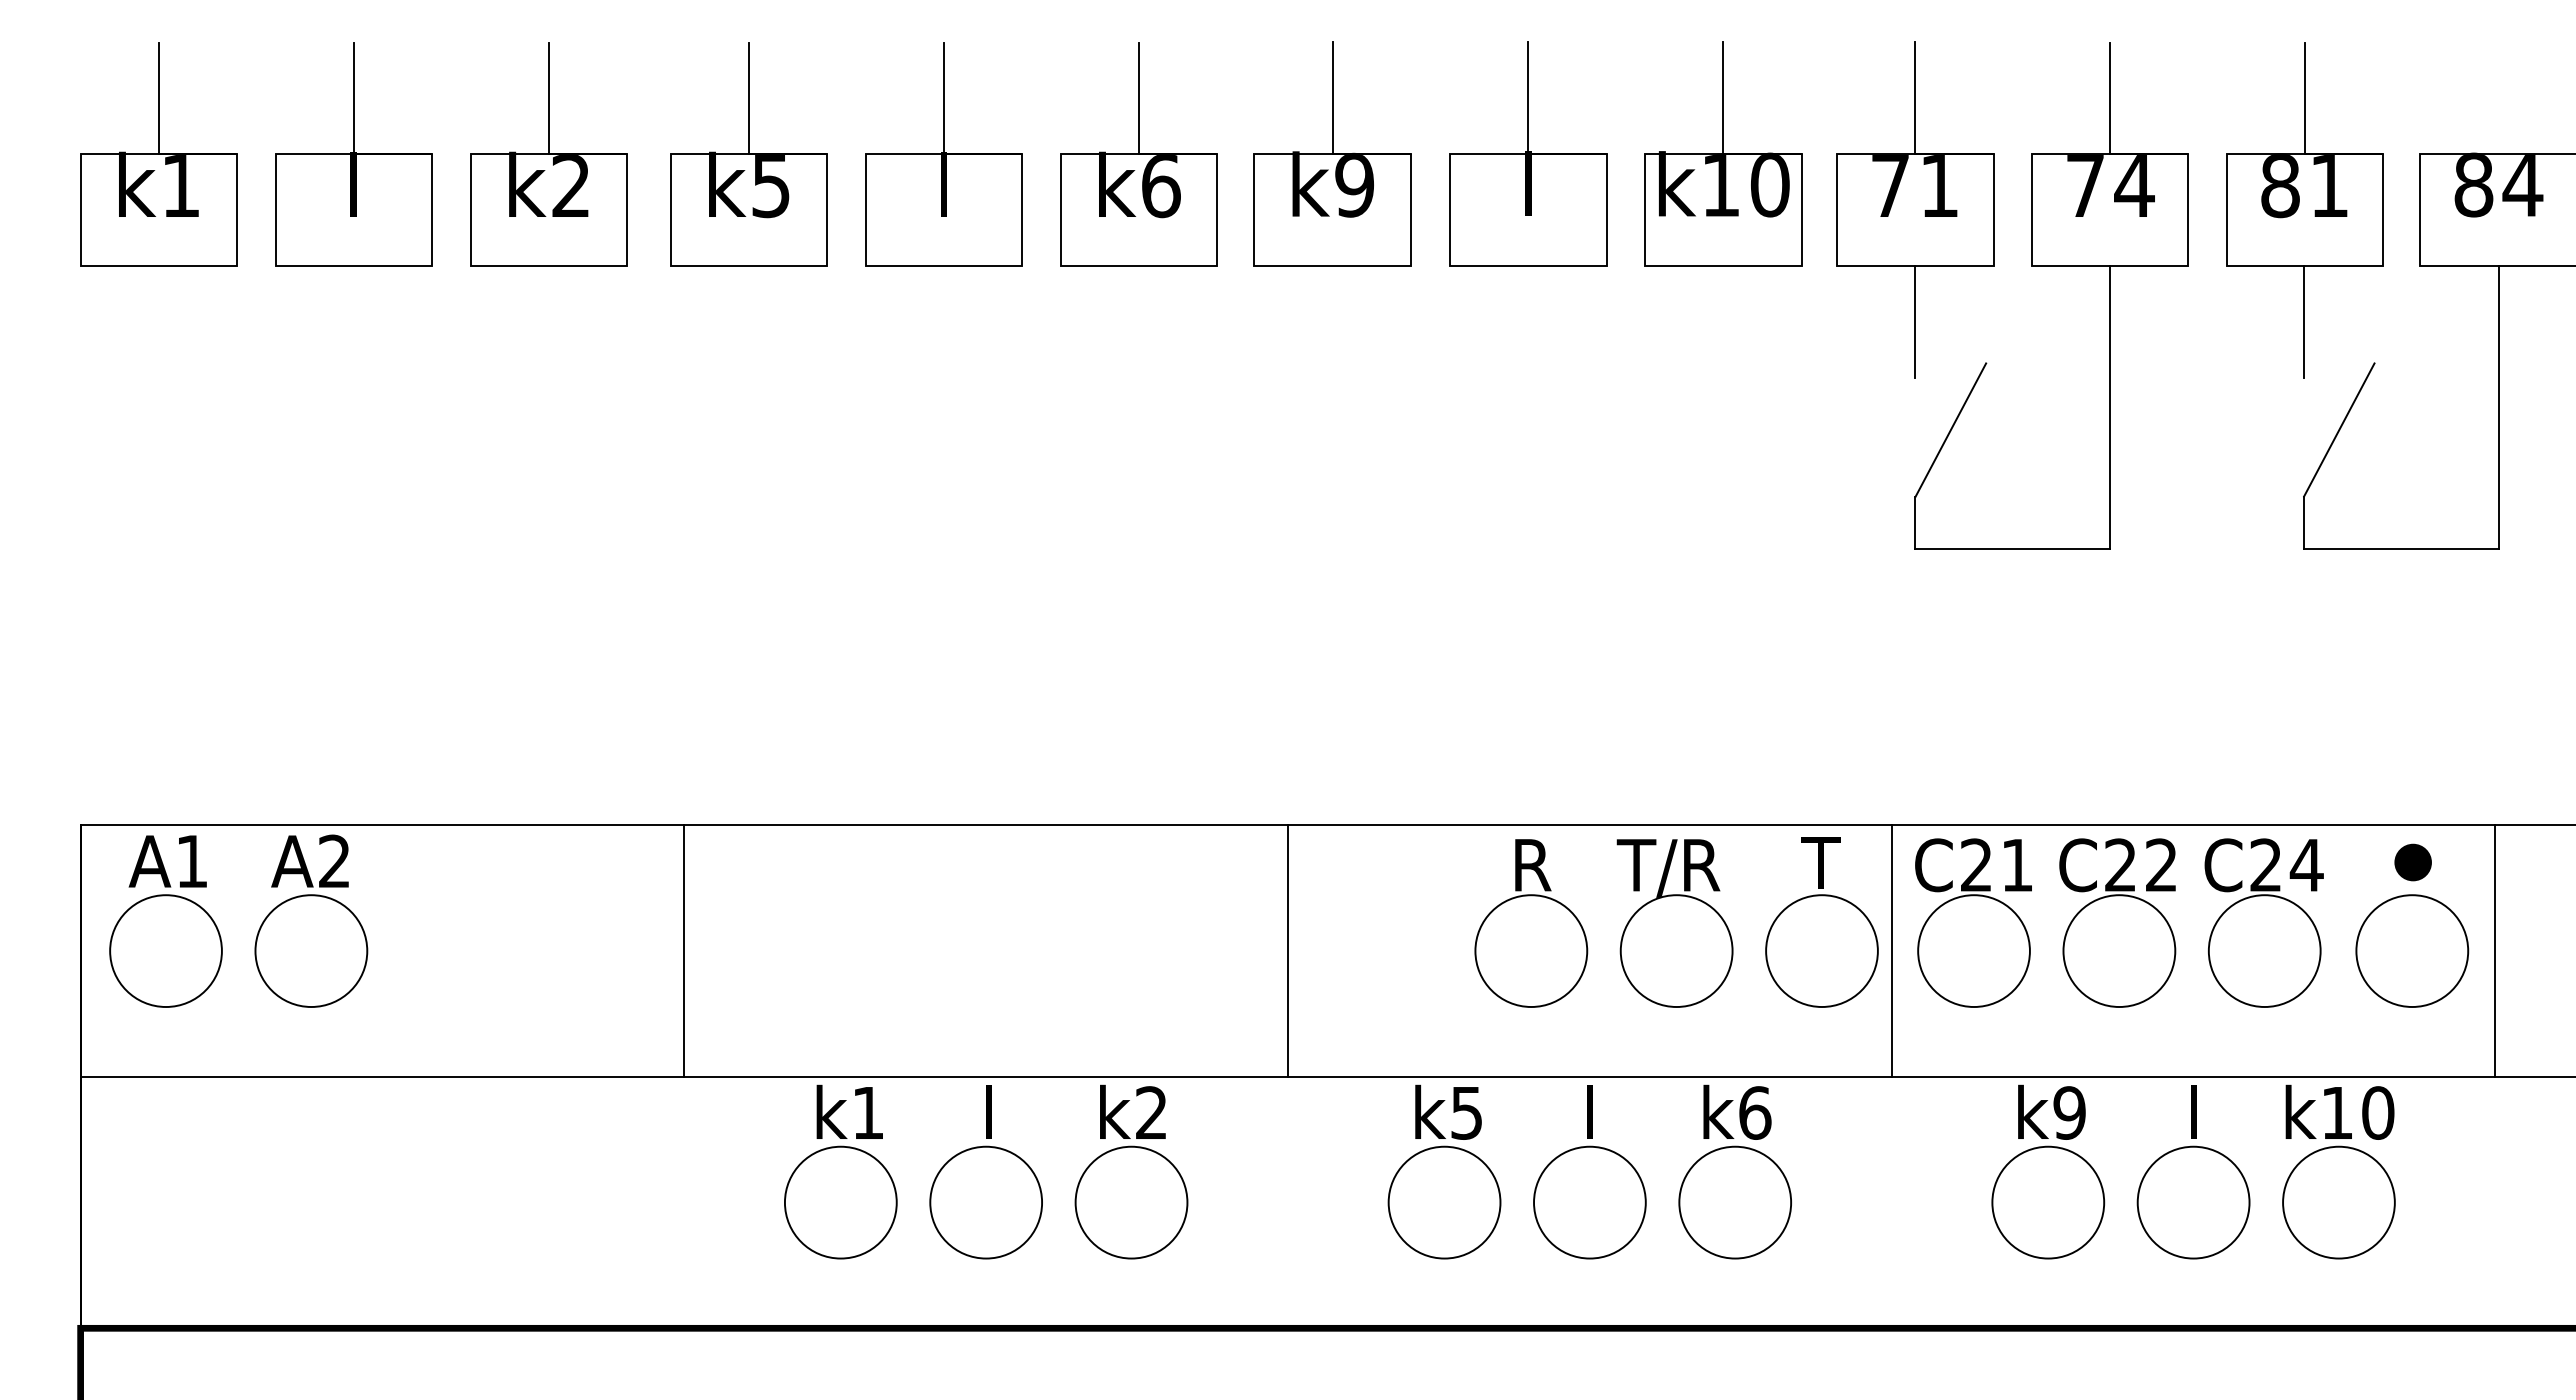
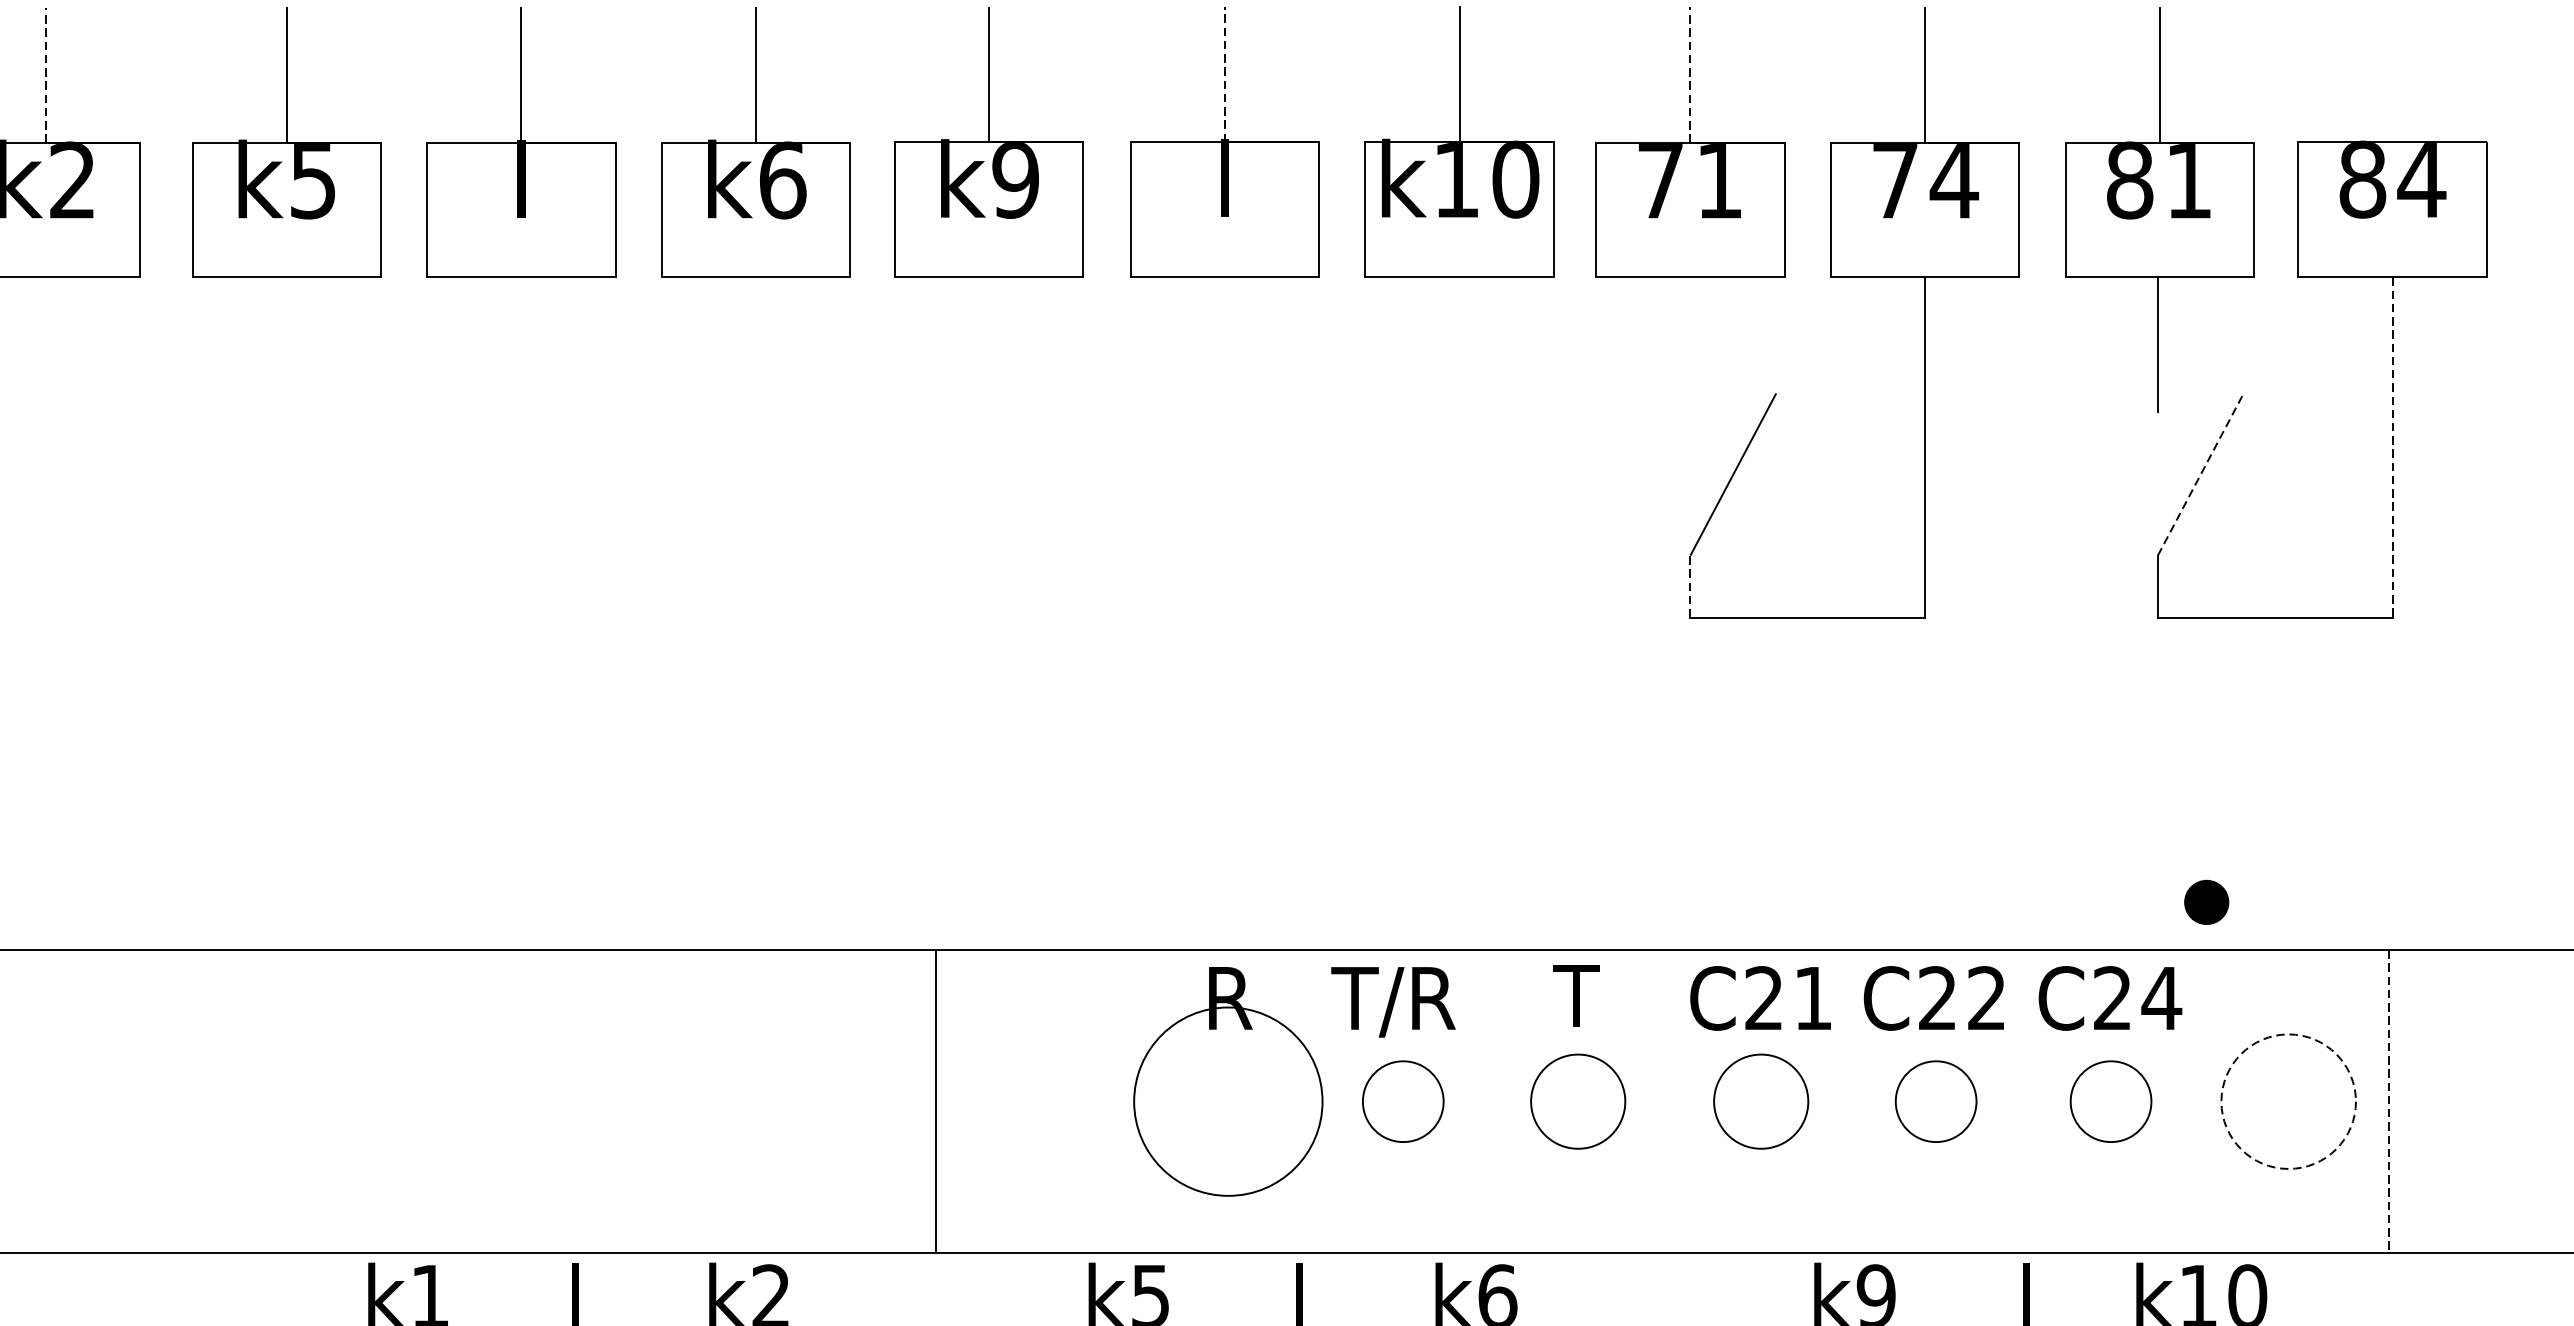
line: (1528, 97) -> (1224, 74), solid -> dashed
line: (1915, 97) -> (1690, 74), solid -> dashed
line: (549, 98) -> (46, 75), solid -> dashed
line: (1915, 322) -> (1690, 345), removed
line: (2498, 408) -> (2392, 448), solid -> dashed
line: (2339, 429) -> (2201, 473), solid -> dashed
line: (1915, 523) -> (1690, 587), solid -> dashed
part: (2412, 862) -> (2205, 902), moved
line: (684, 950) -> (209, 1100), removed
line: (1891, 950) -> (1661, 1100), removed
line: (2495, 950) -> (2388, 1100), solid -> dashed
circle: (1531, 951) -> (1228, 1102), size x1.4
circle: (1676, 951) -> (1403, 1102), size x0.6
circle: (1821, 951) -> (1577, 1102), size x0.7
circle: (1973, 951) -> (1760, 1102), size x0.7
circle: (2119, 951) -> (1936, 1102), size x0.6
circle: (2264, 951) -> (2110, 1102), size x0.6
circle: (2412, 951) -> (2288, 1102), solid -> dashed

